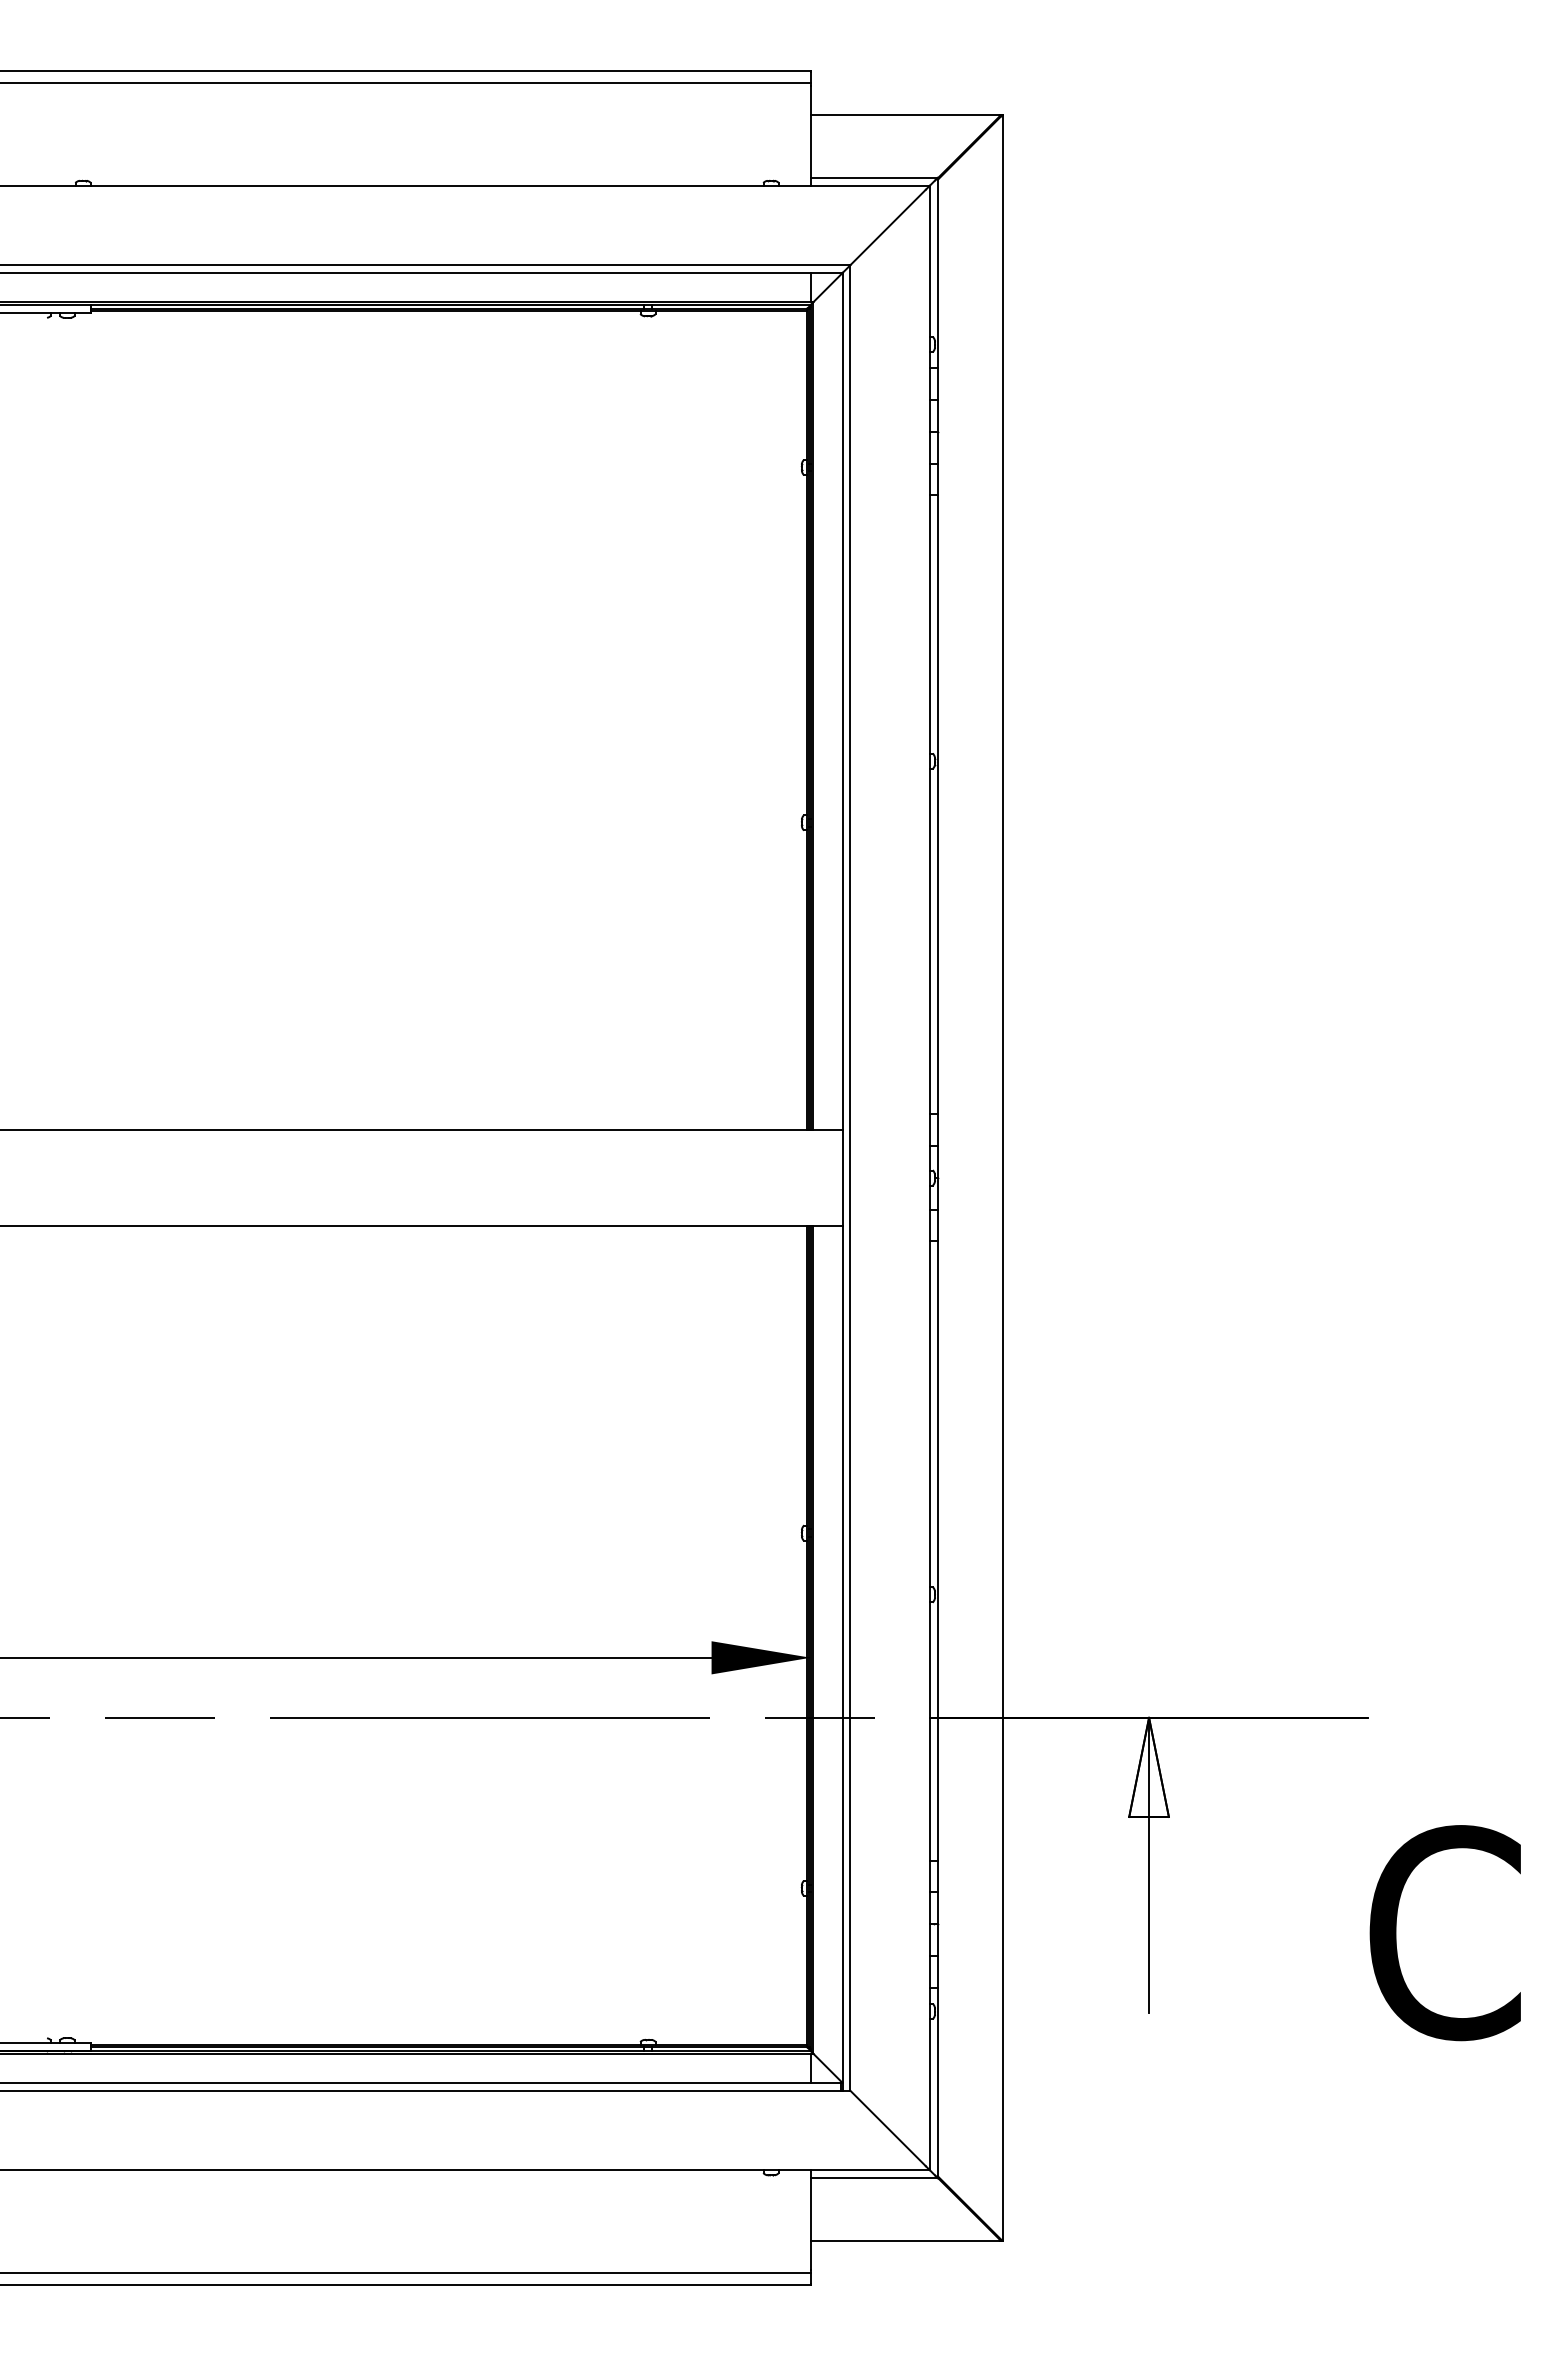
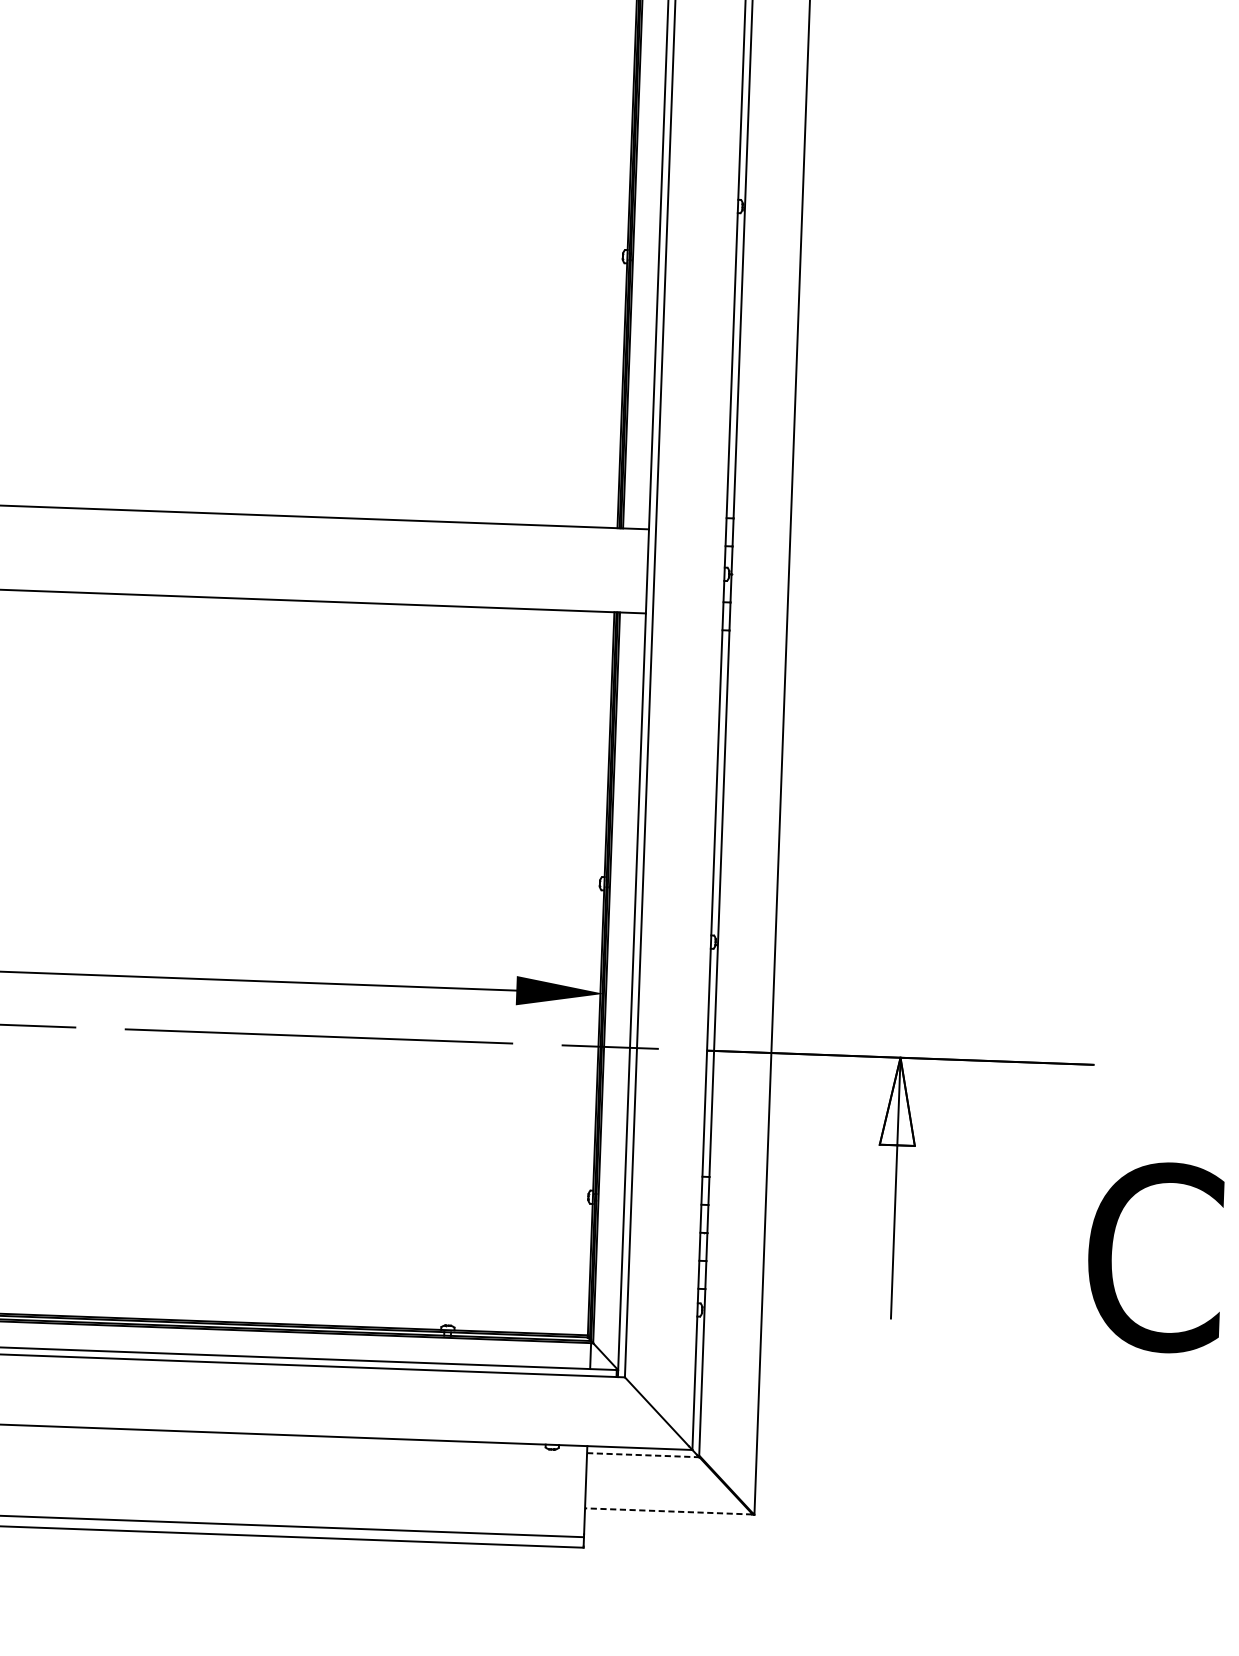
line: (874, 2178) -> (643, 1455), solid -> dashed
line: (905, 2240) -> (668, 1511), solid -> dashed

